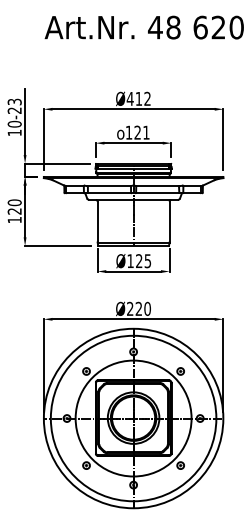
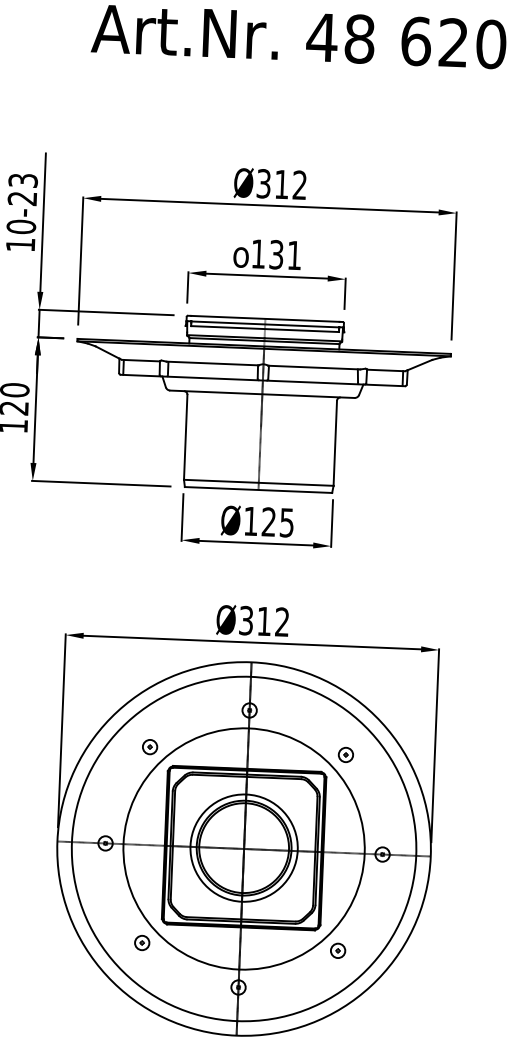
text: (129, 98) -> (262, 182), Ø412 -> Ø312
text: (137, 132) -> (276, 254), 121 -> 131
text: (138, 308) -> (263, 620), Ø220 -> Ø312

